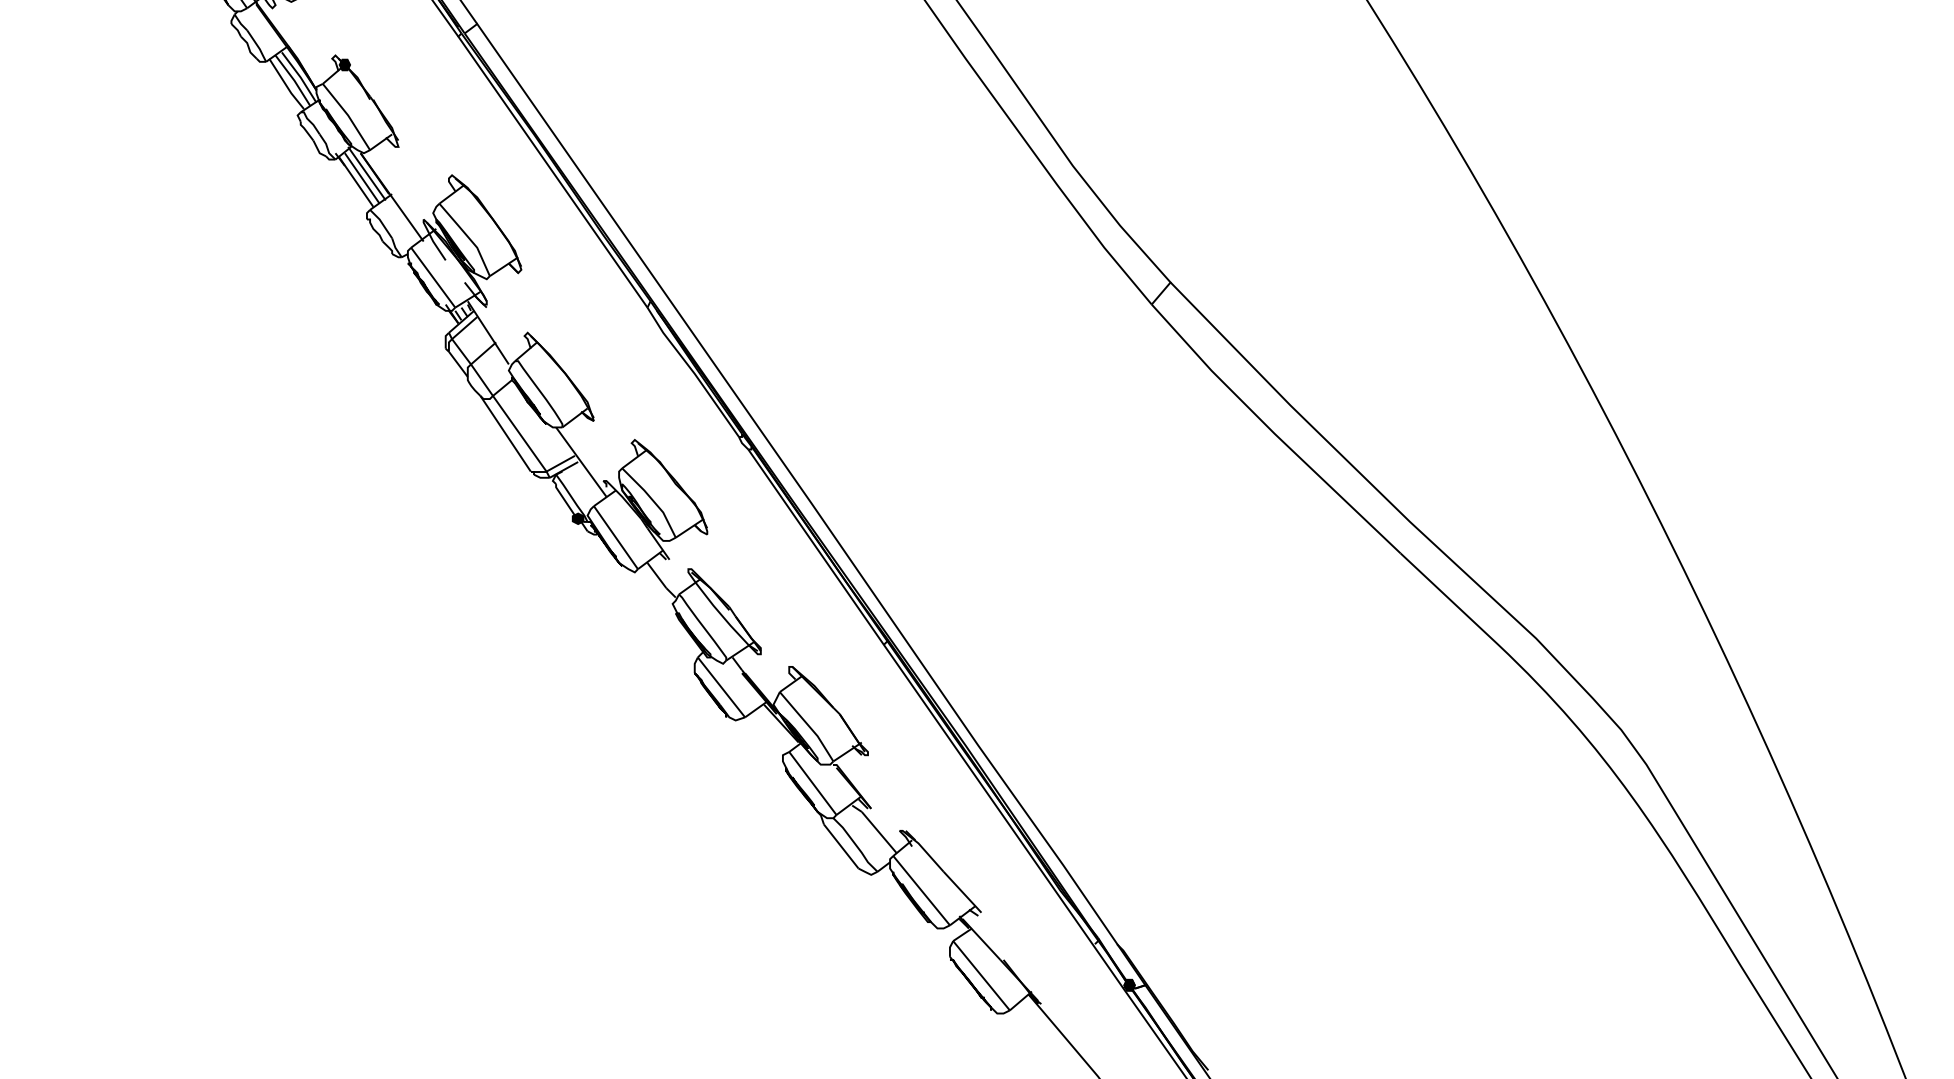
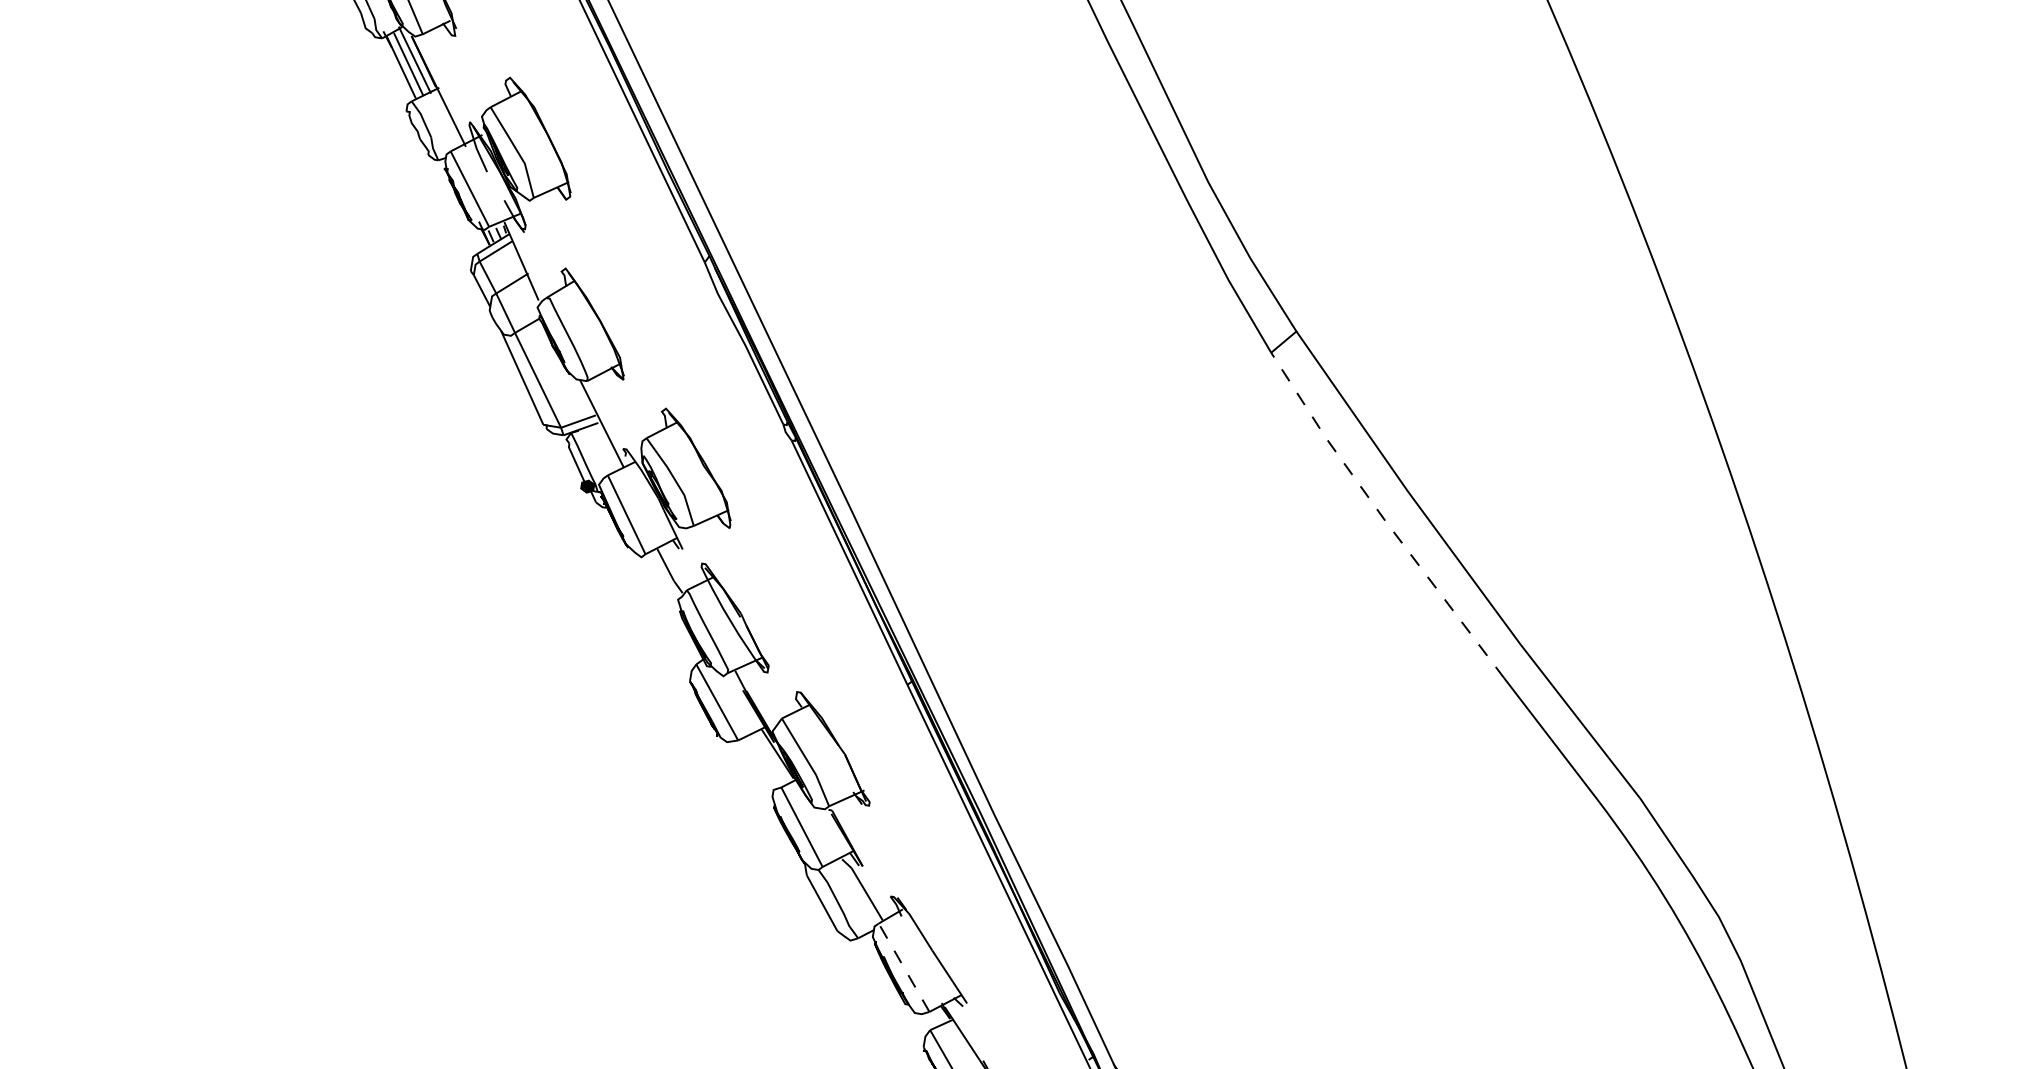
line: (1272, 431) -> (1383, 517), solid -> dashed
line: (921, 890) -> (904, 967), solid -> dashed

